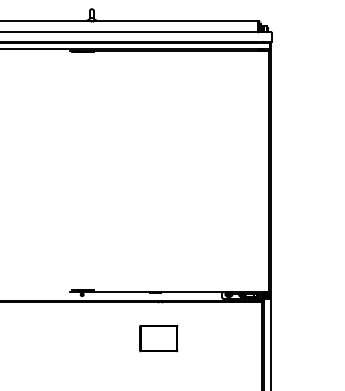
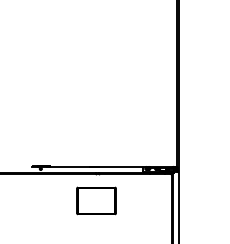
part: (158, 338) -> (96, 200), size x1.43

